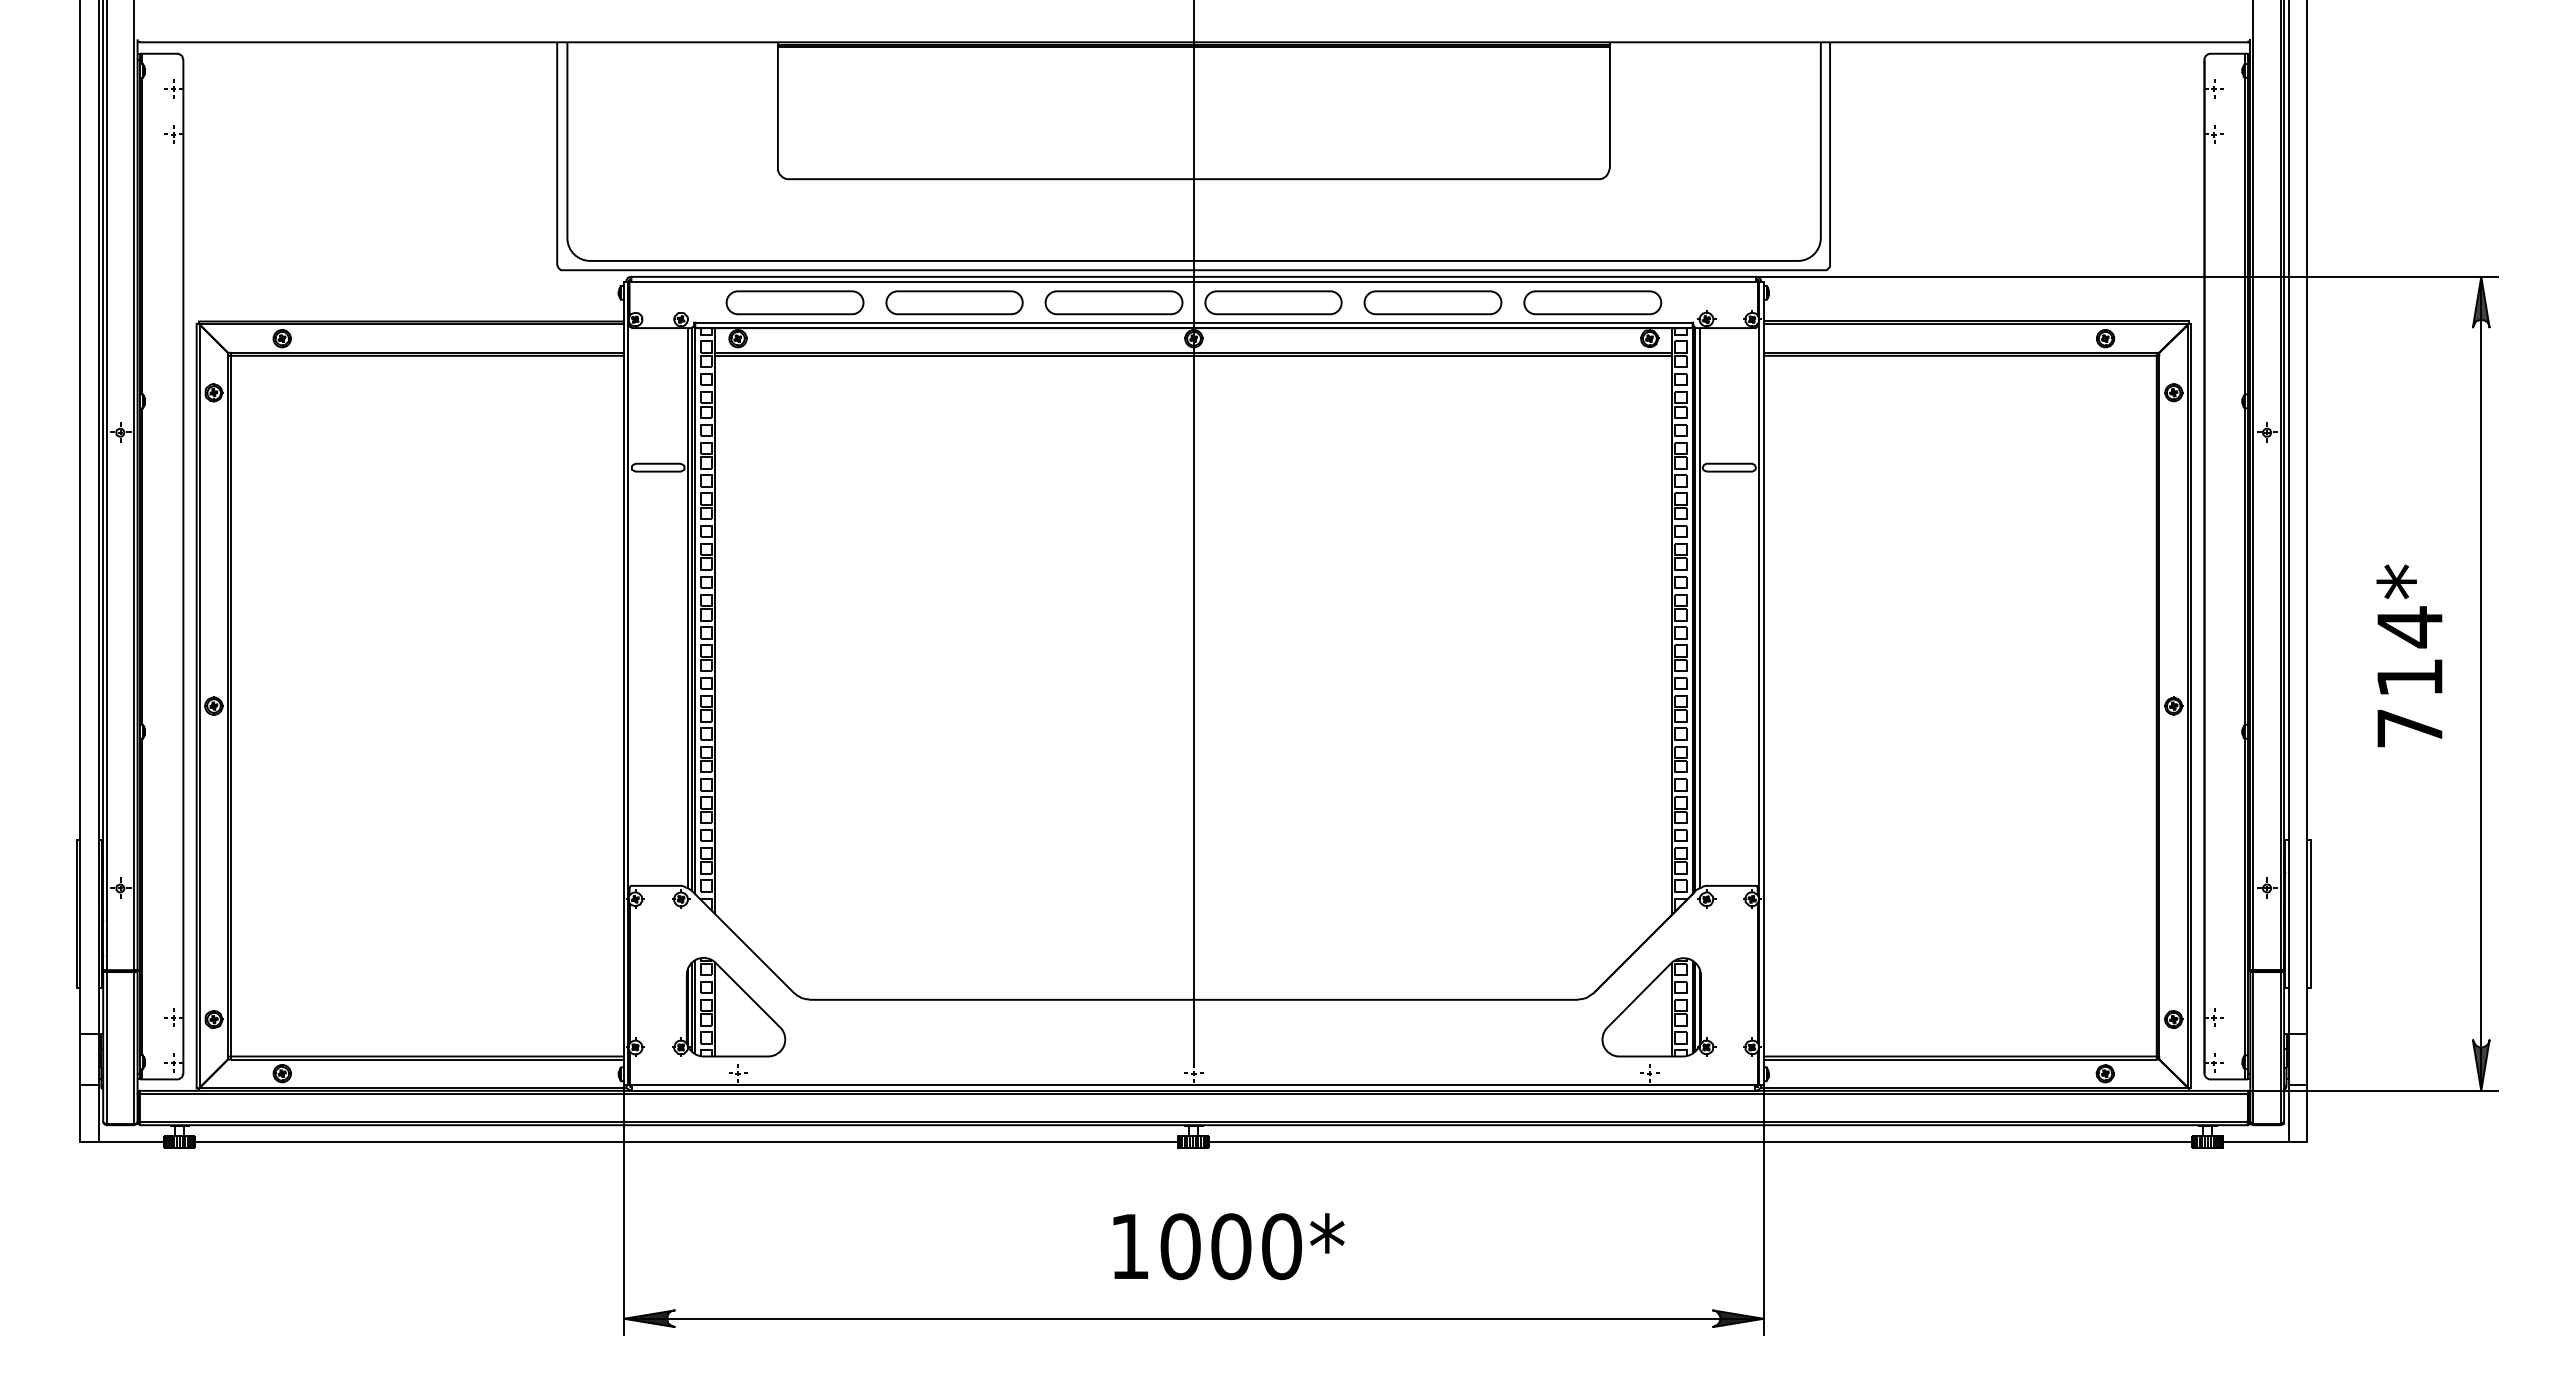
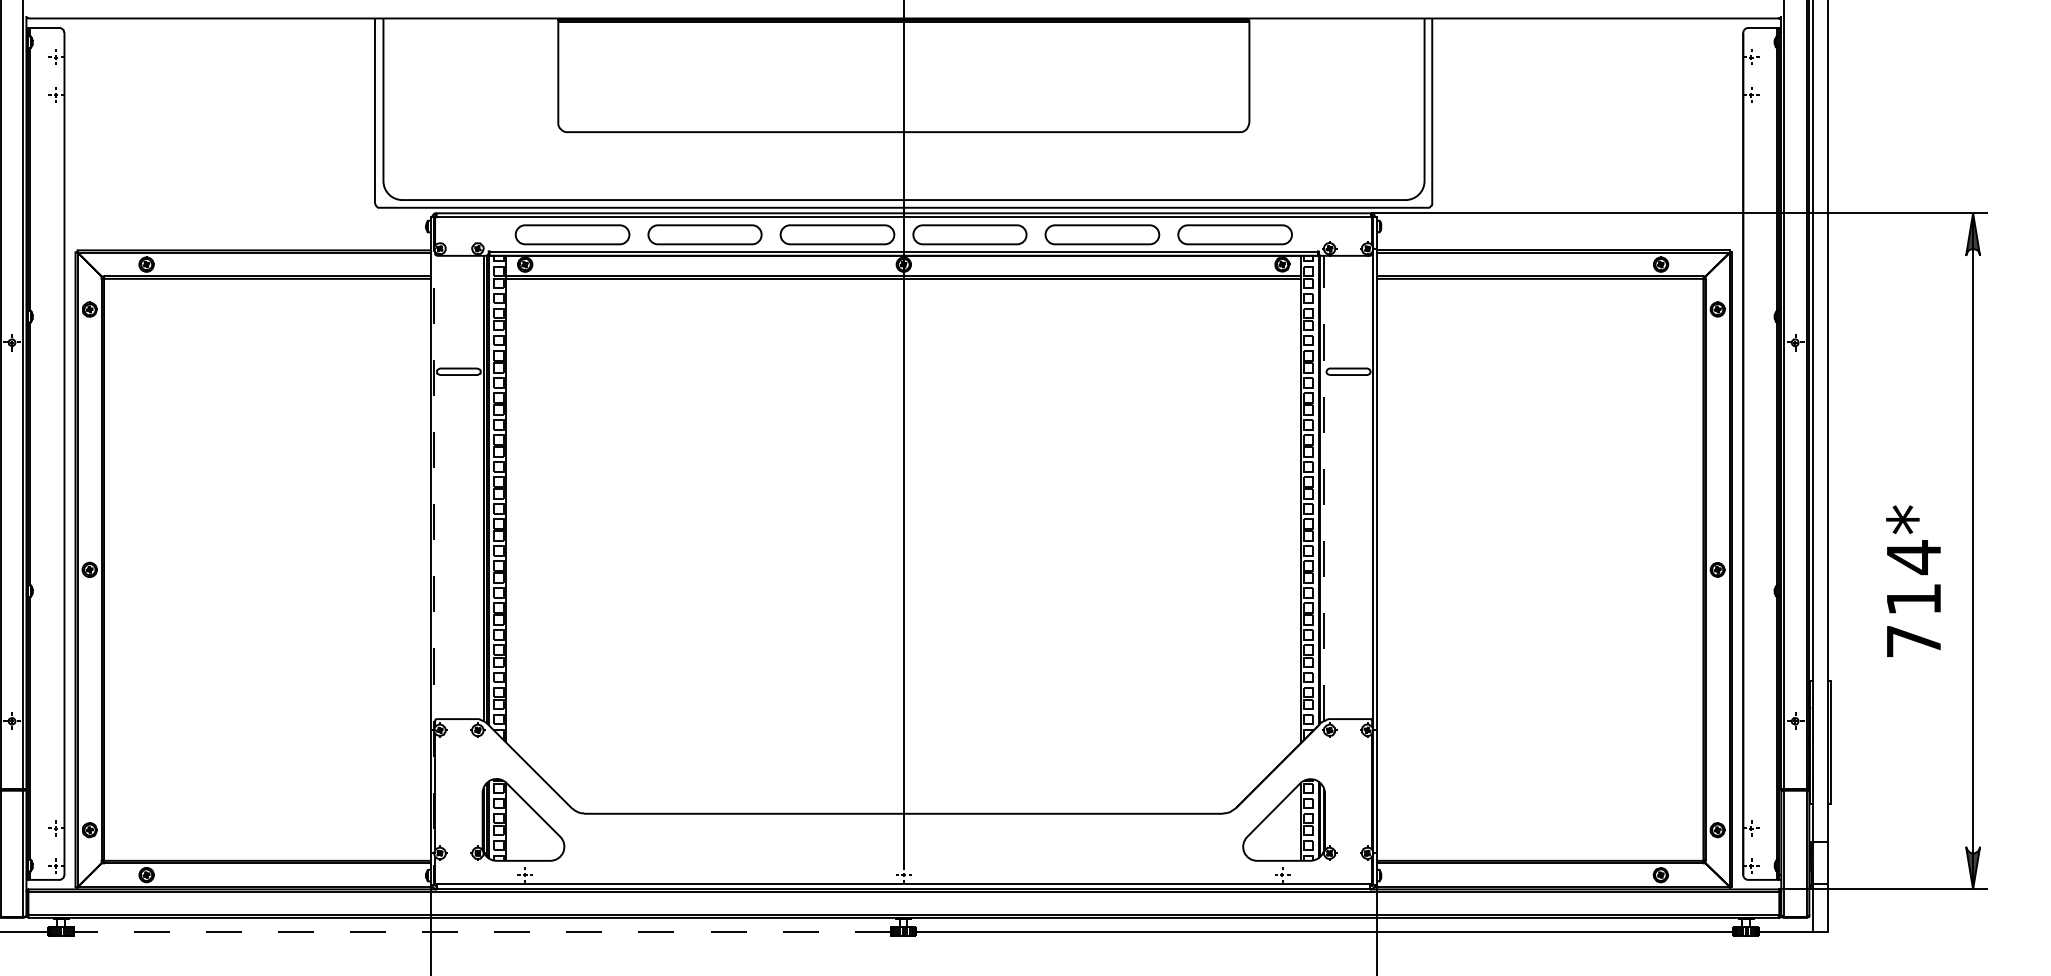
line: (1699, 607) -> (1323, 487), solid -> dashed
text: (2409, 655) -> (1913, 580), moved
line: (628, 682) -> (434, 550), solid -> dashed
line: (686, 1142) -> (482, 932), solid -> dashed

